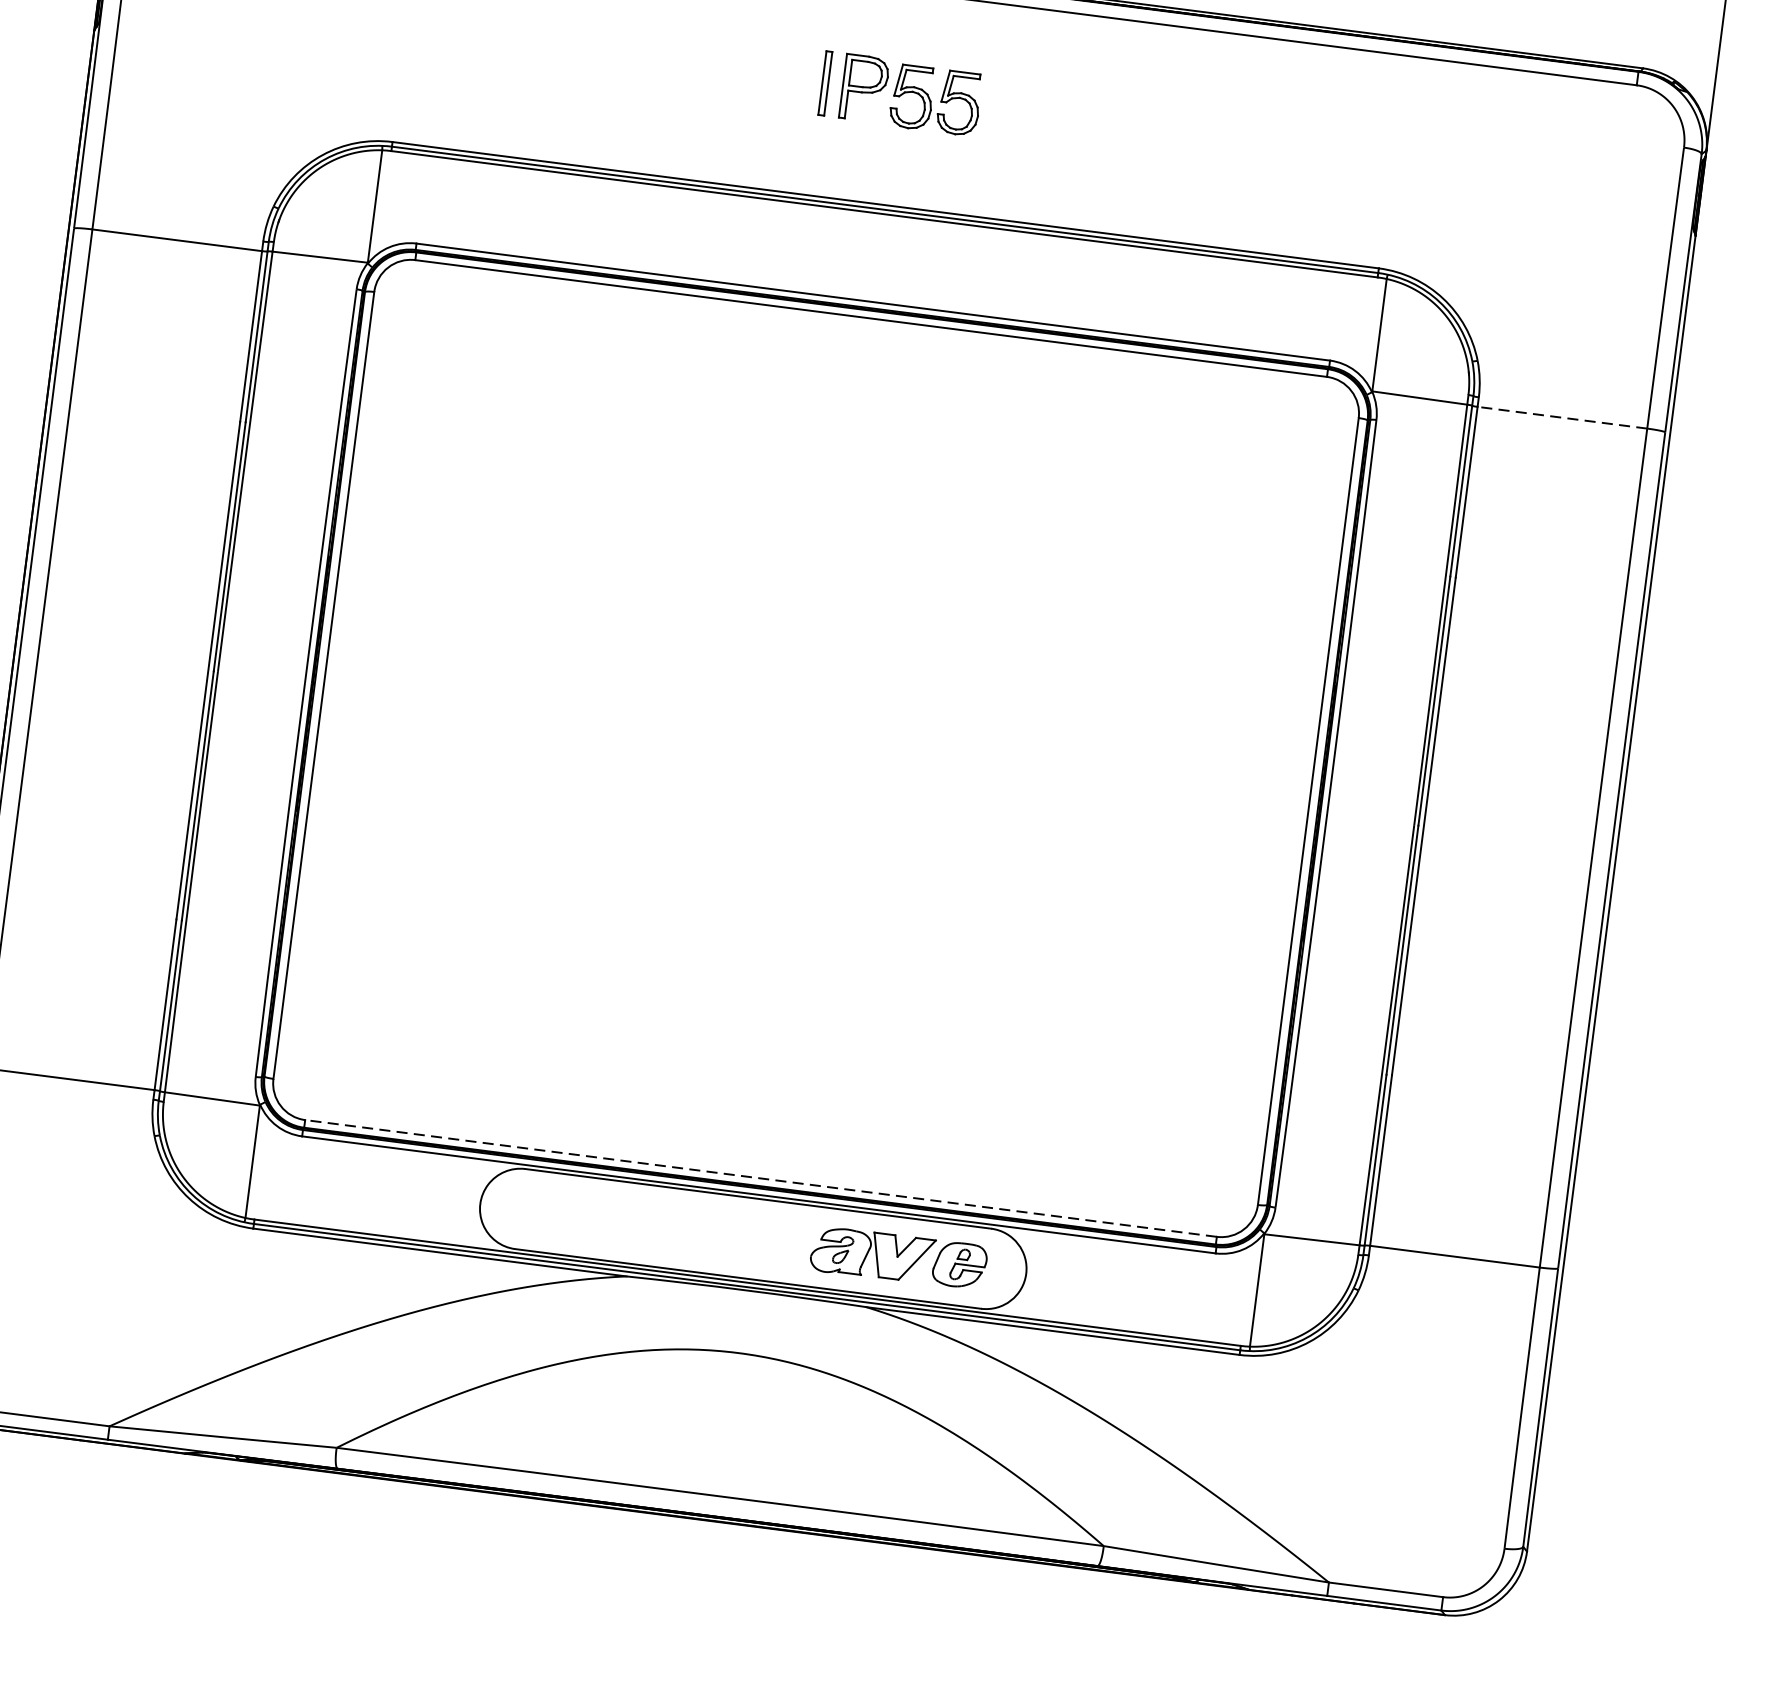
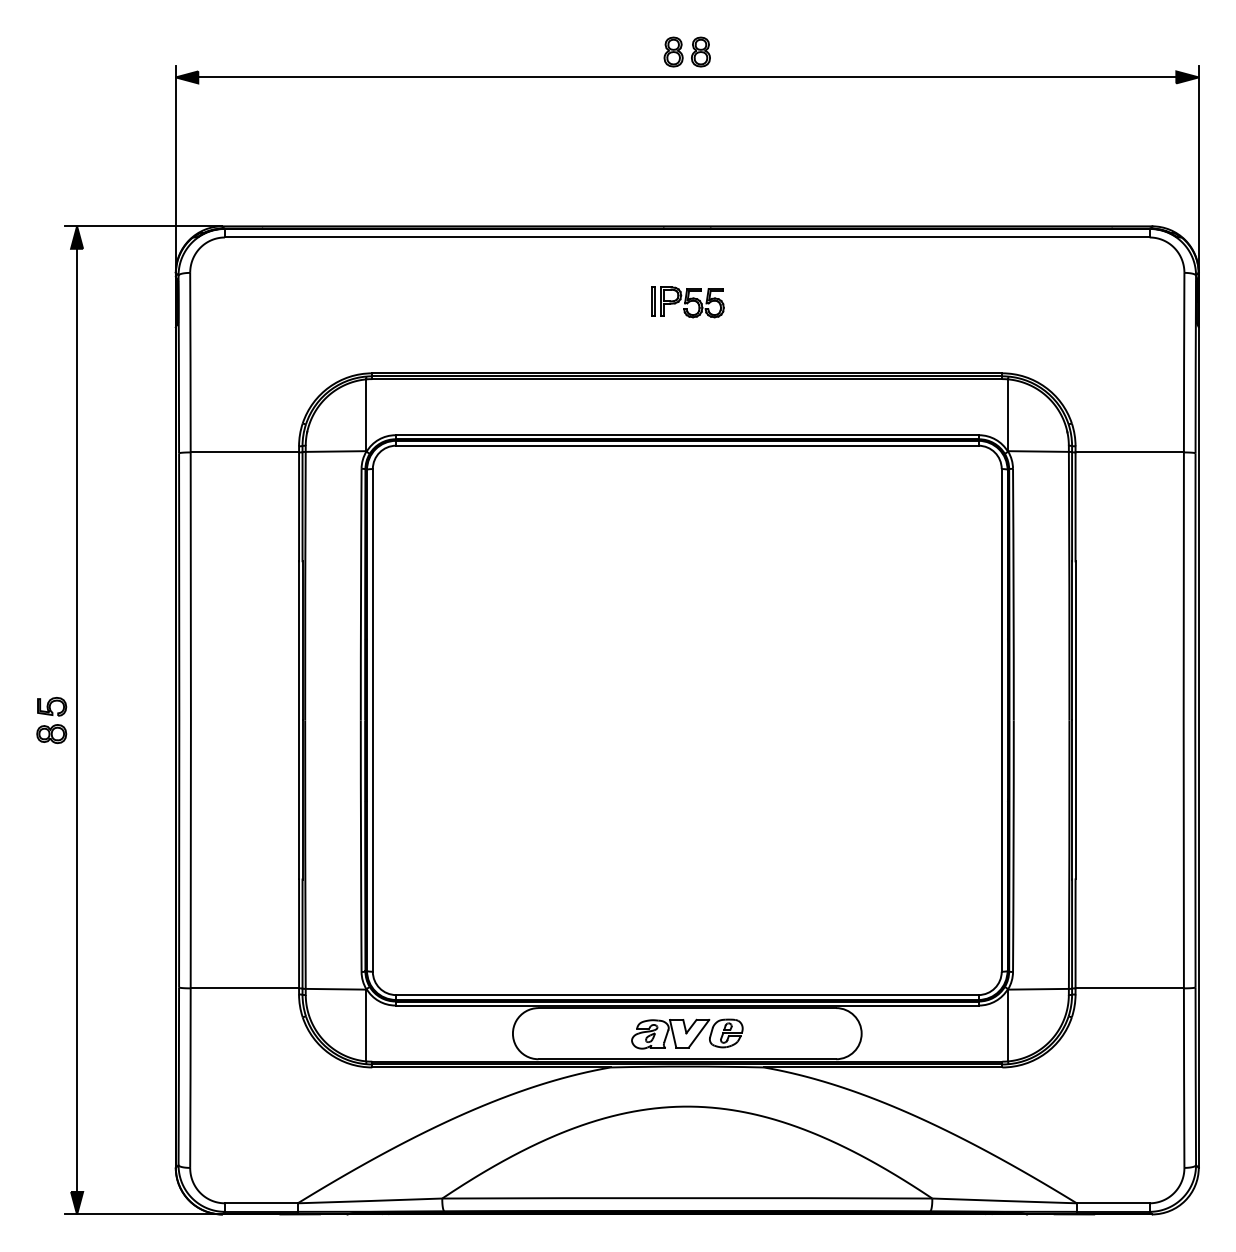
part: (900, 94) -> (687, 302), size x0.71
line: (1562, 417) -> (1129, 452), dashed -> solid
line: (759, 1178) -> (686, 995), dashed -> solid
part: (899, 1257) -> (687, 1033), moved

